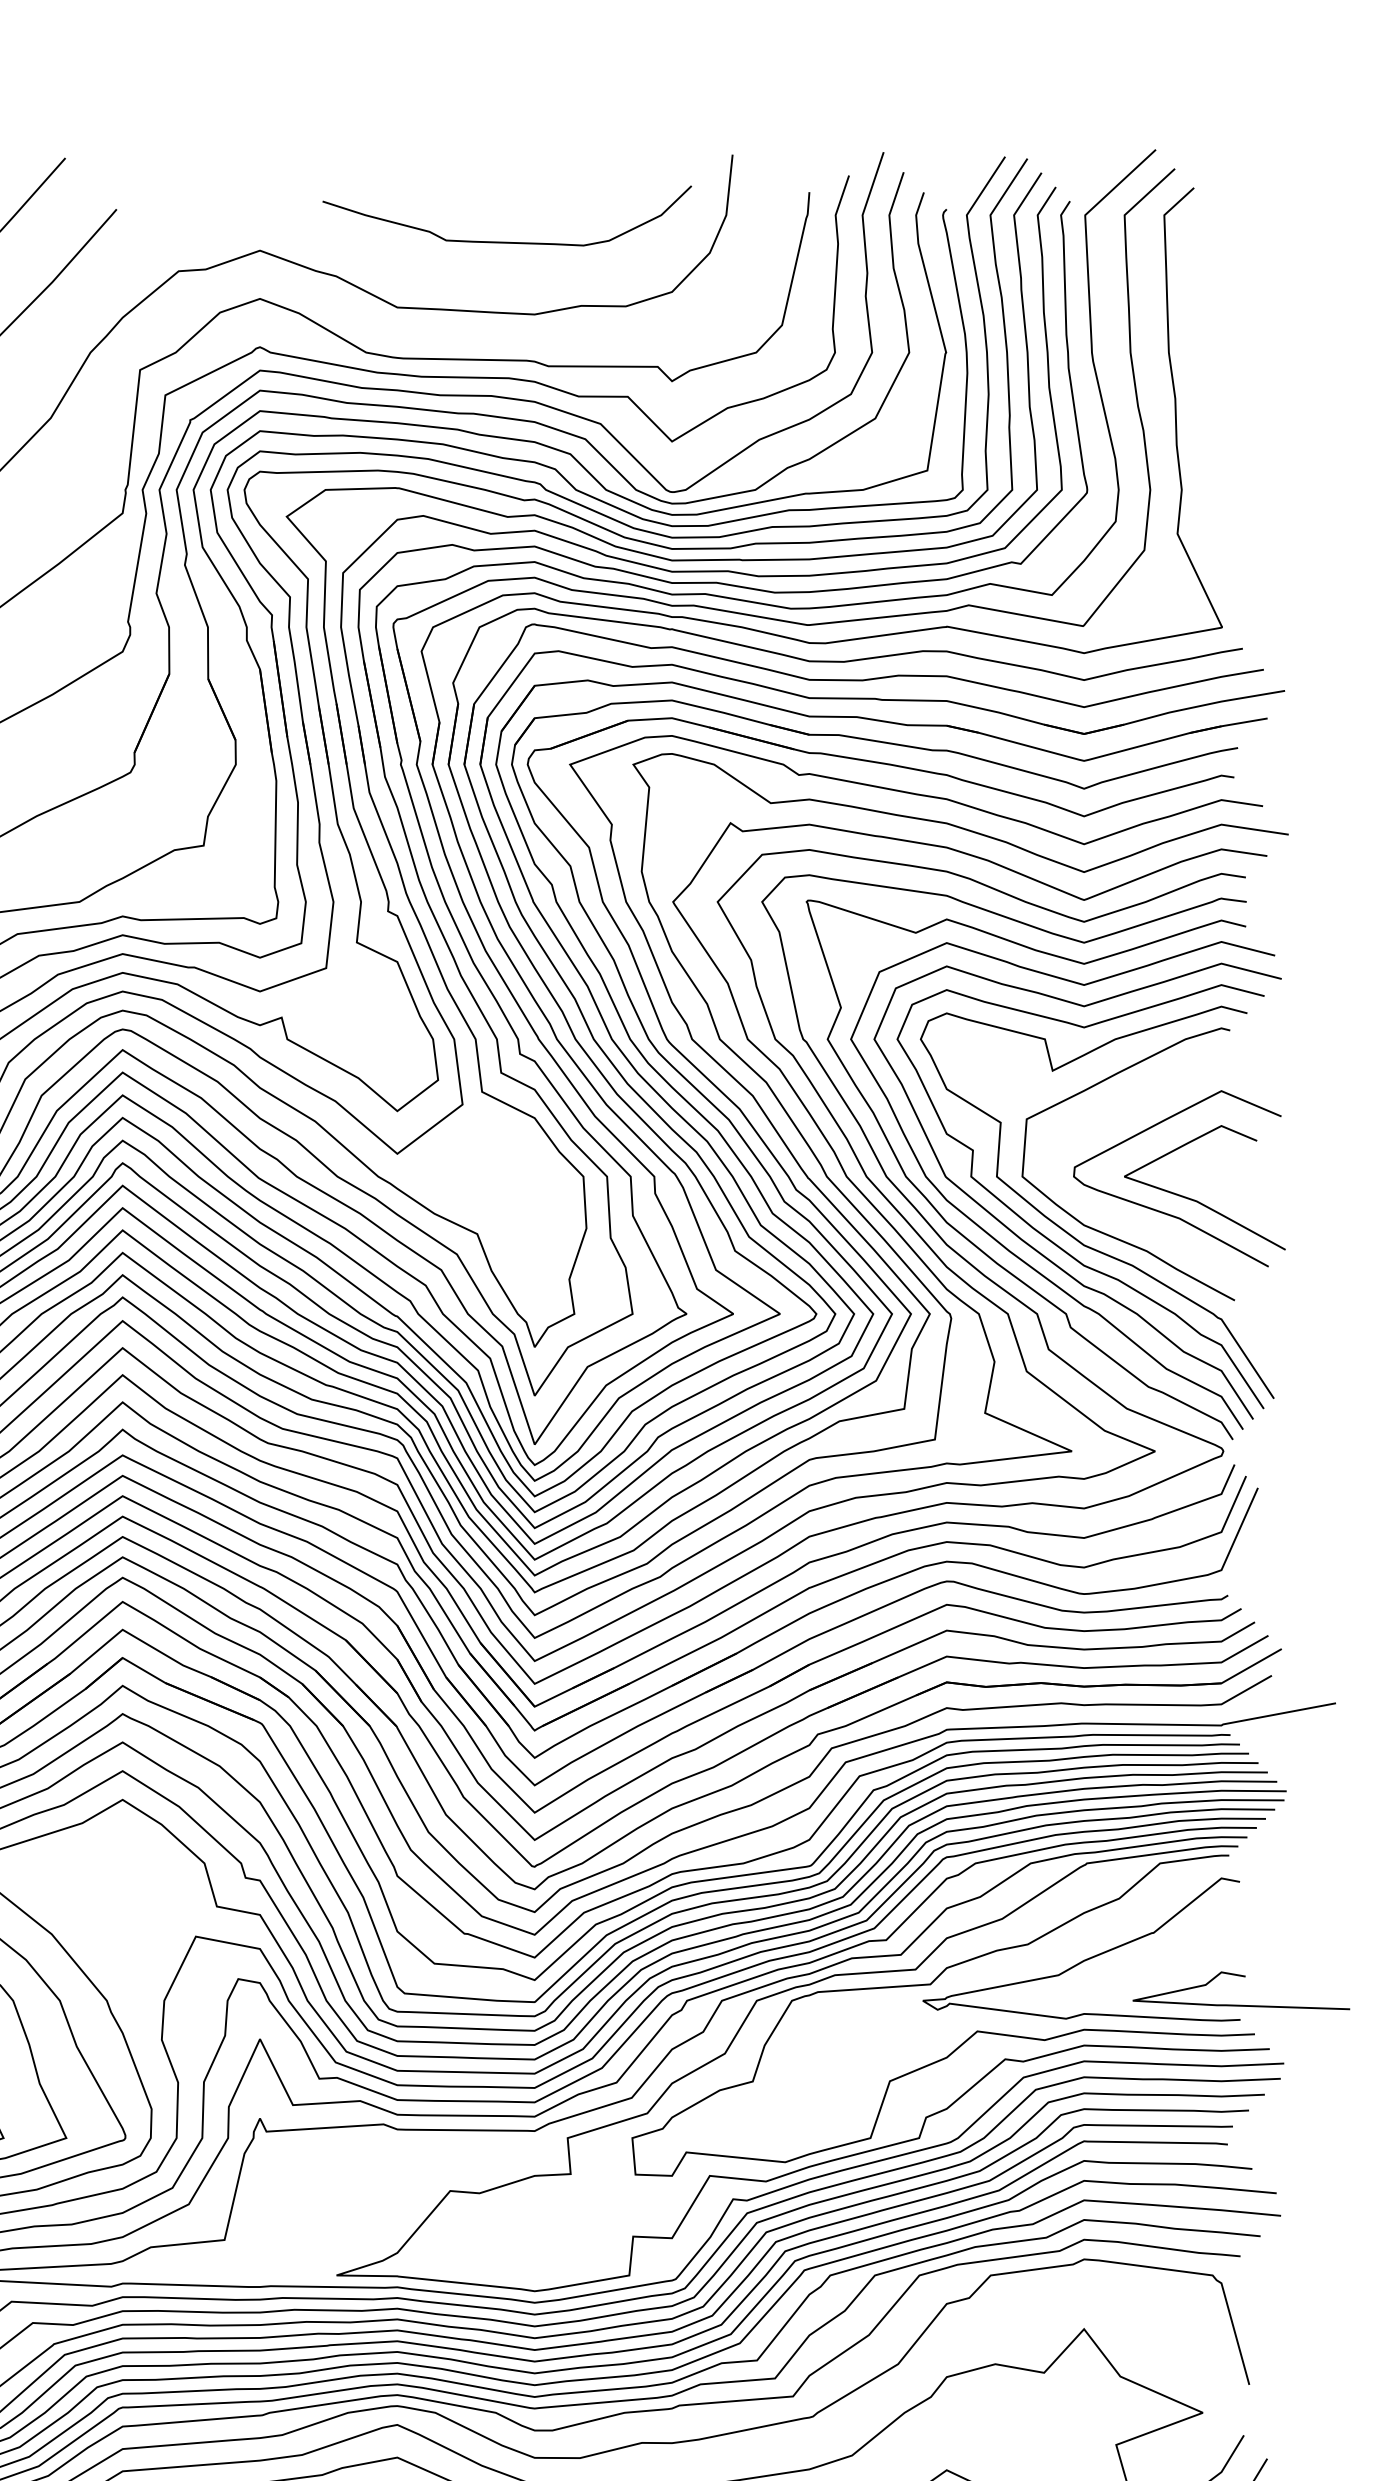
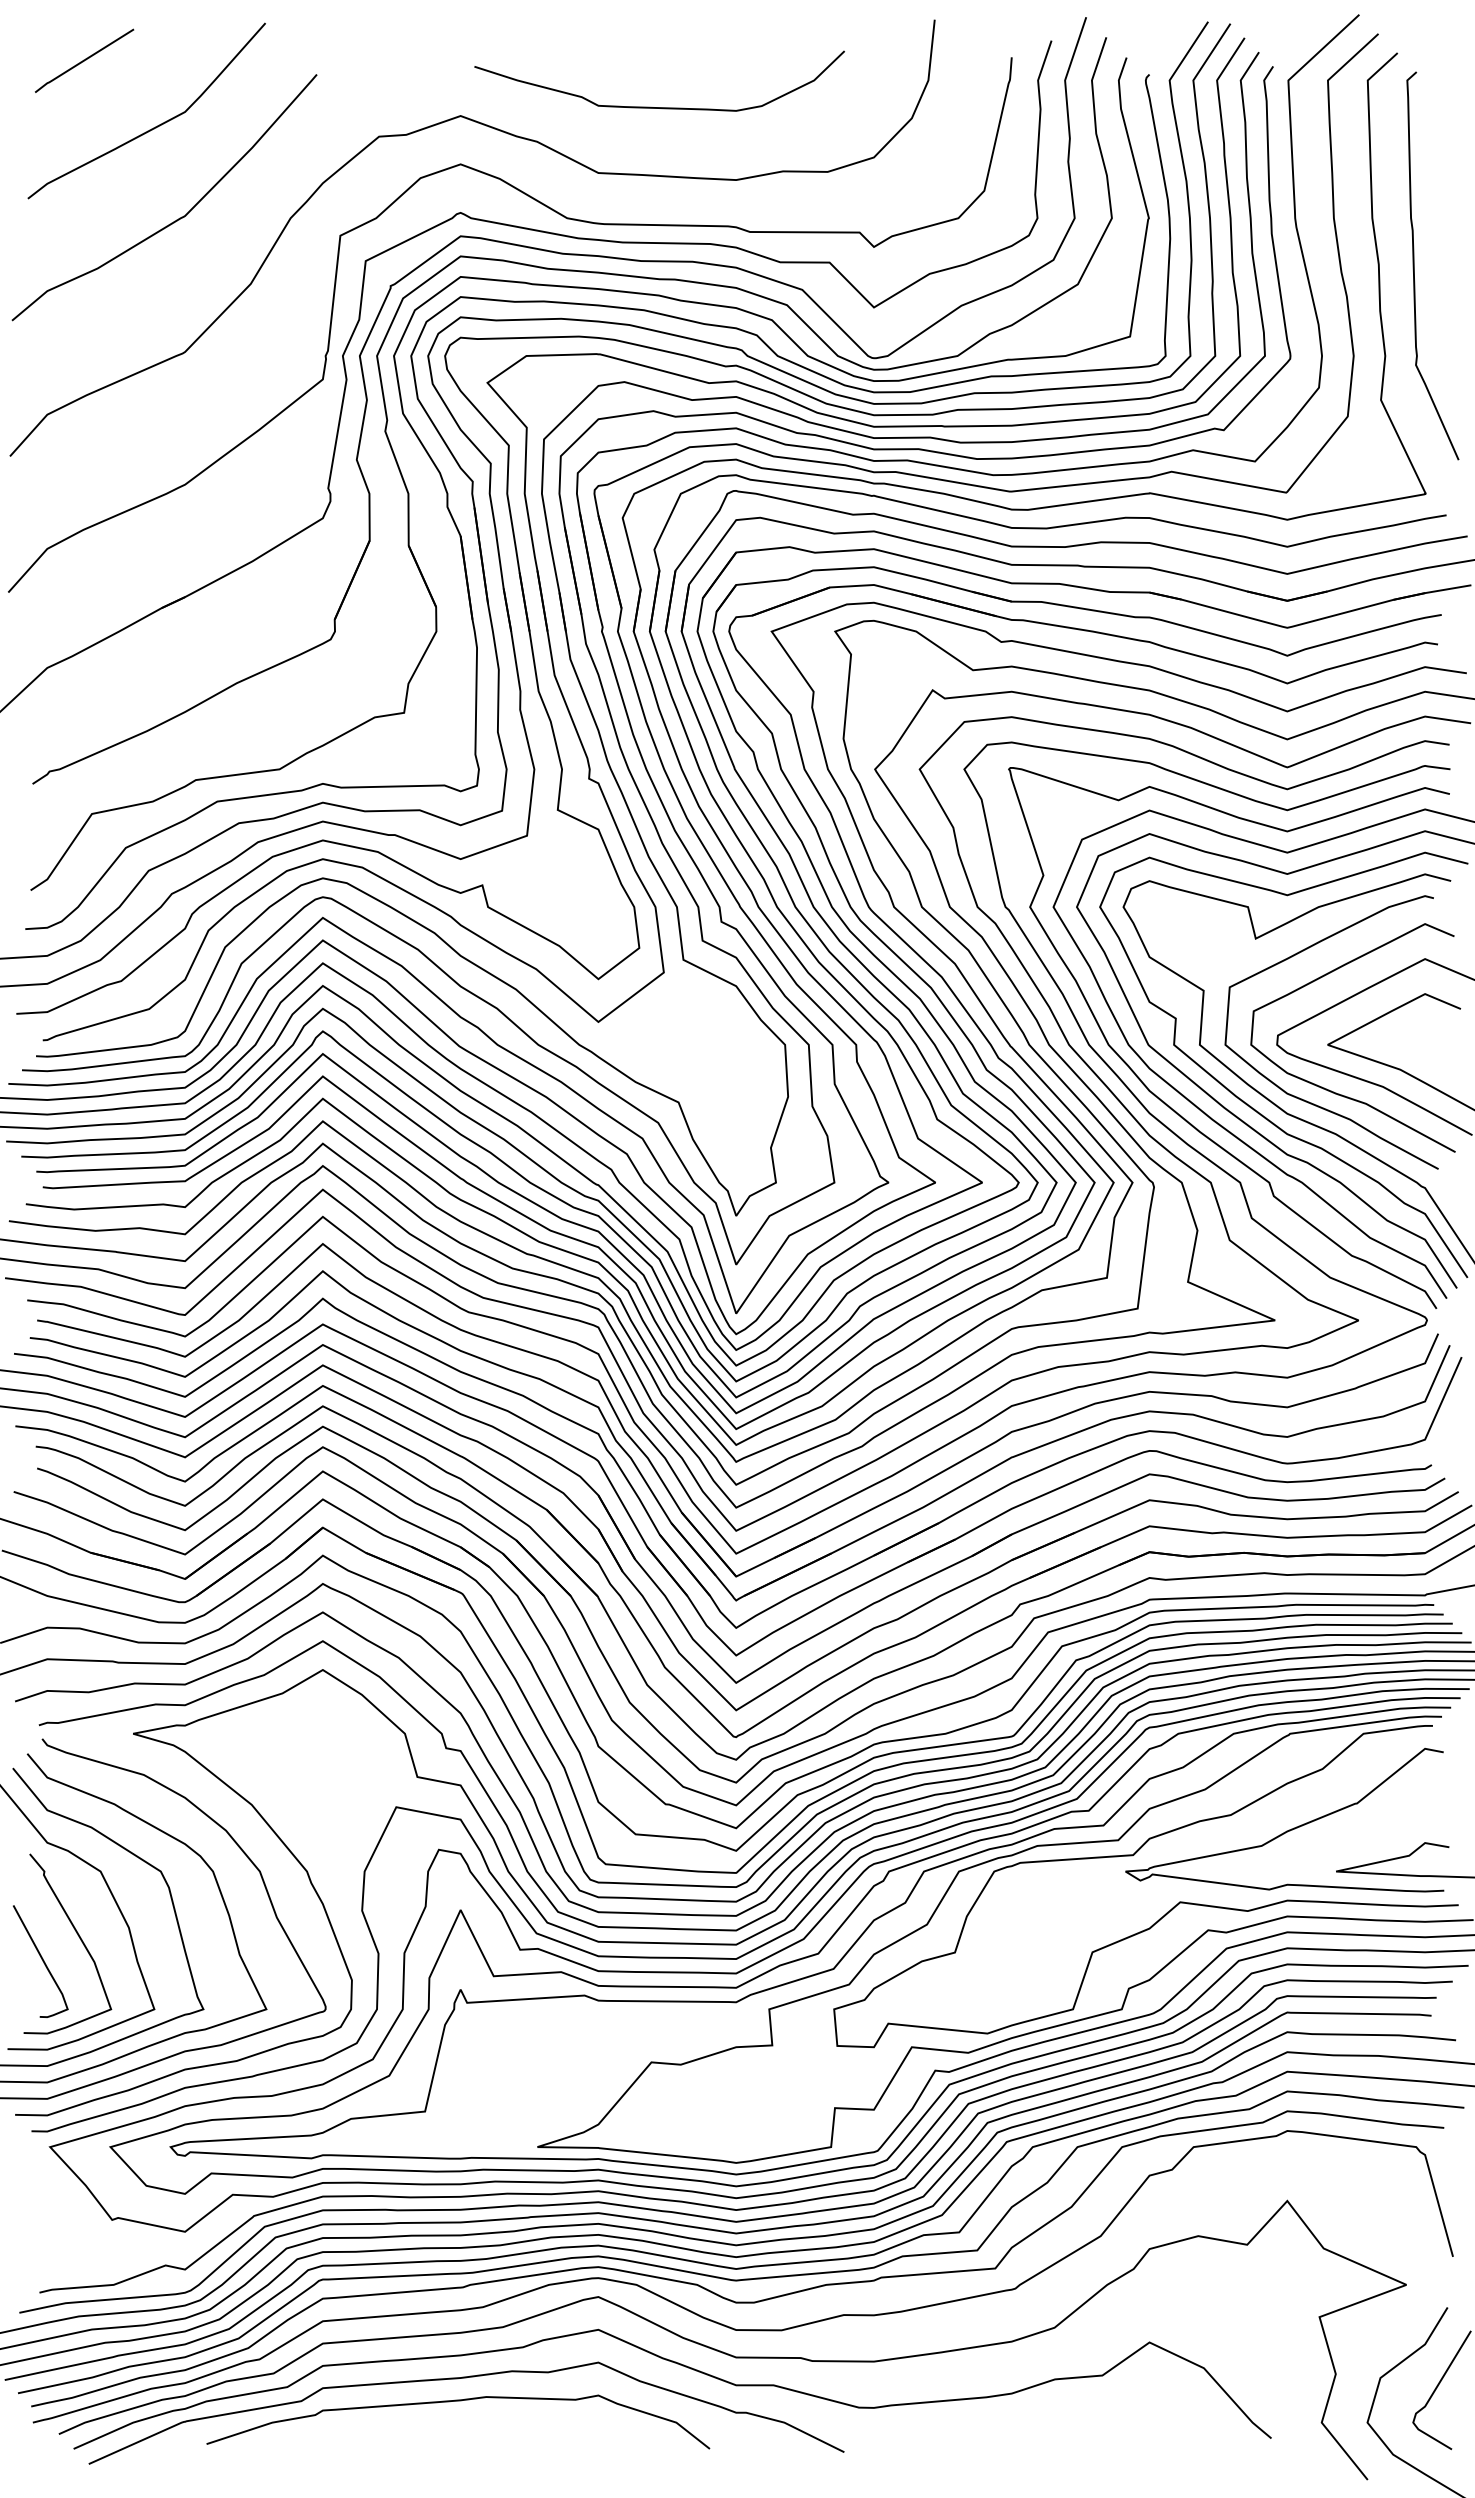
curve: (507, 242) -> (659, 107), moved
curve: (1210, 399) -> (1414, 265), added
curve: (1126, 1221) -> (1329, 1089), added

